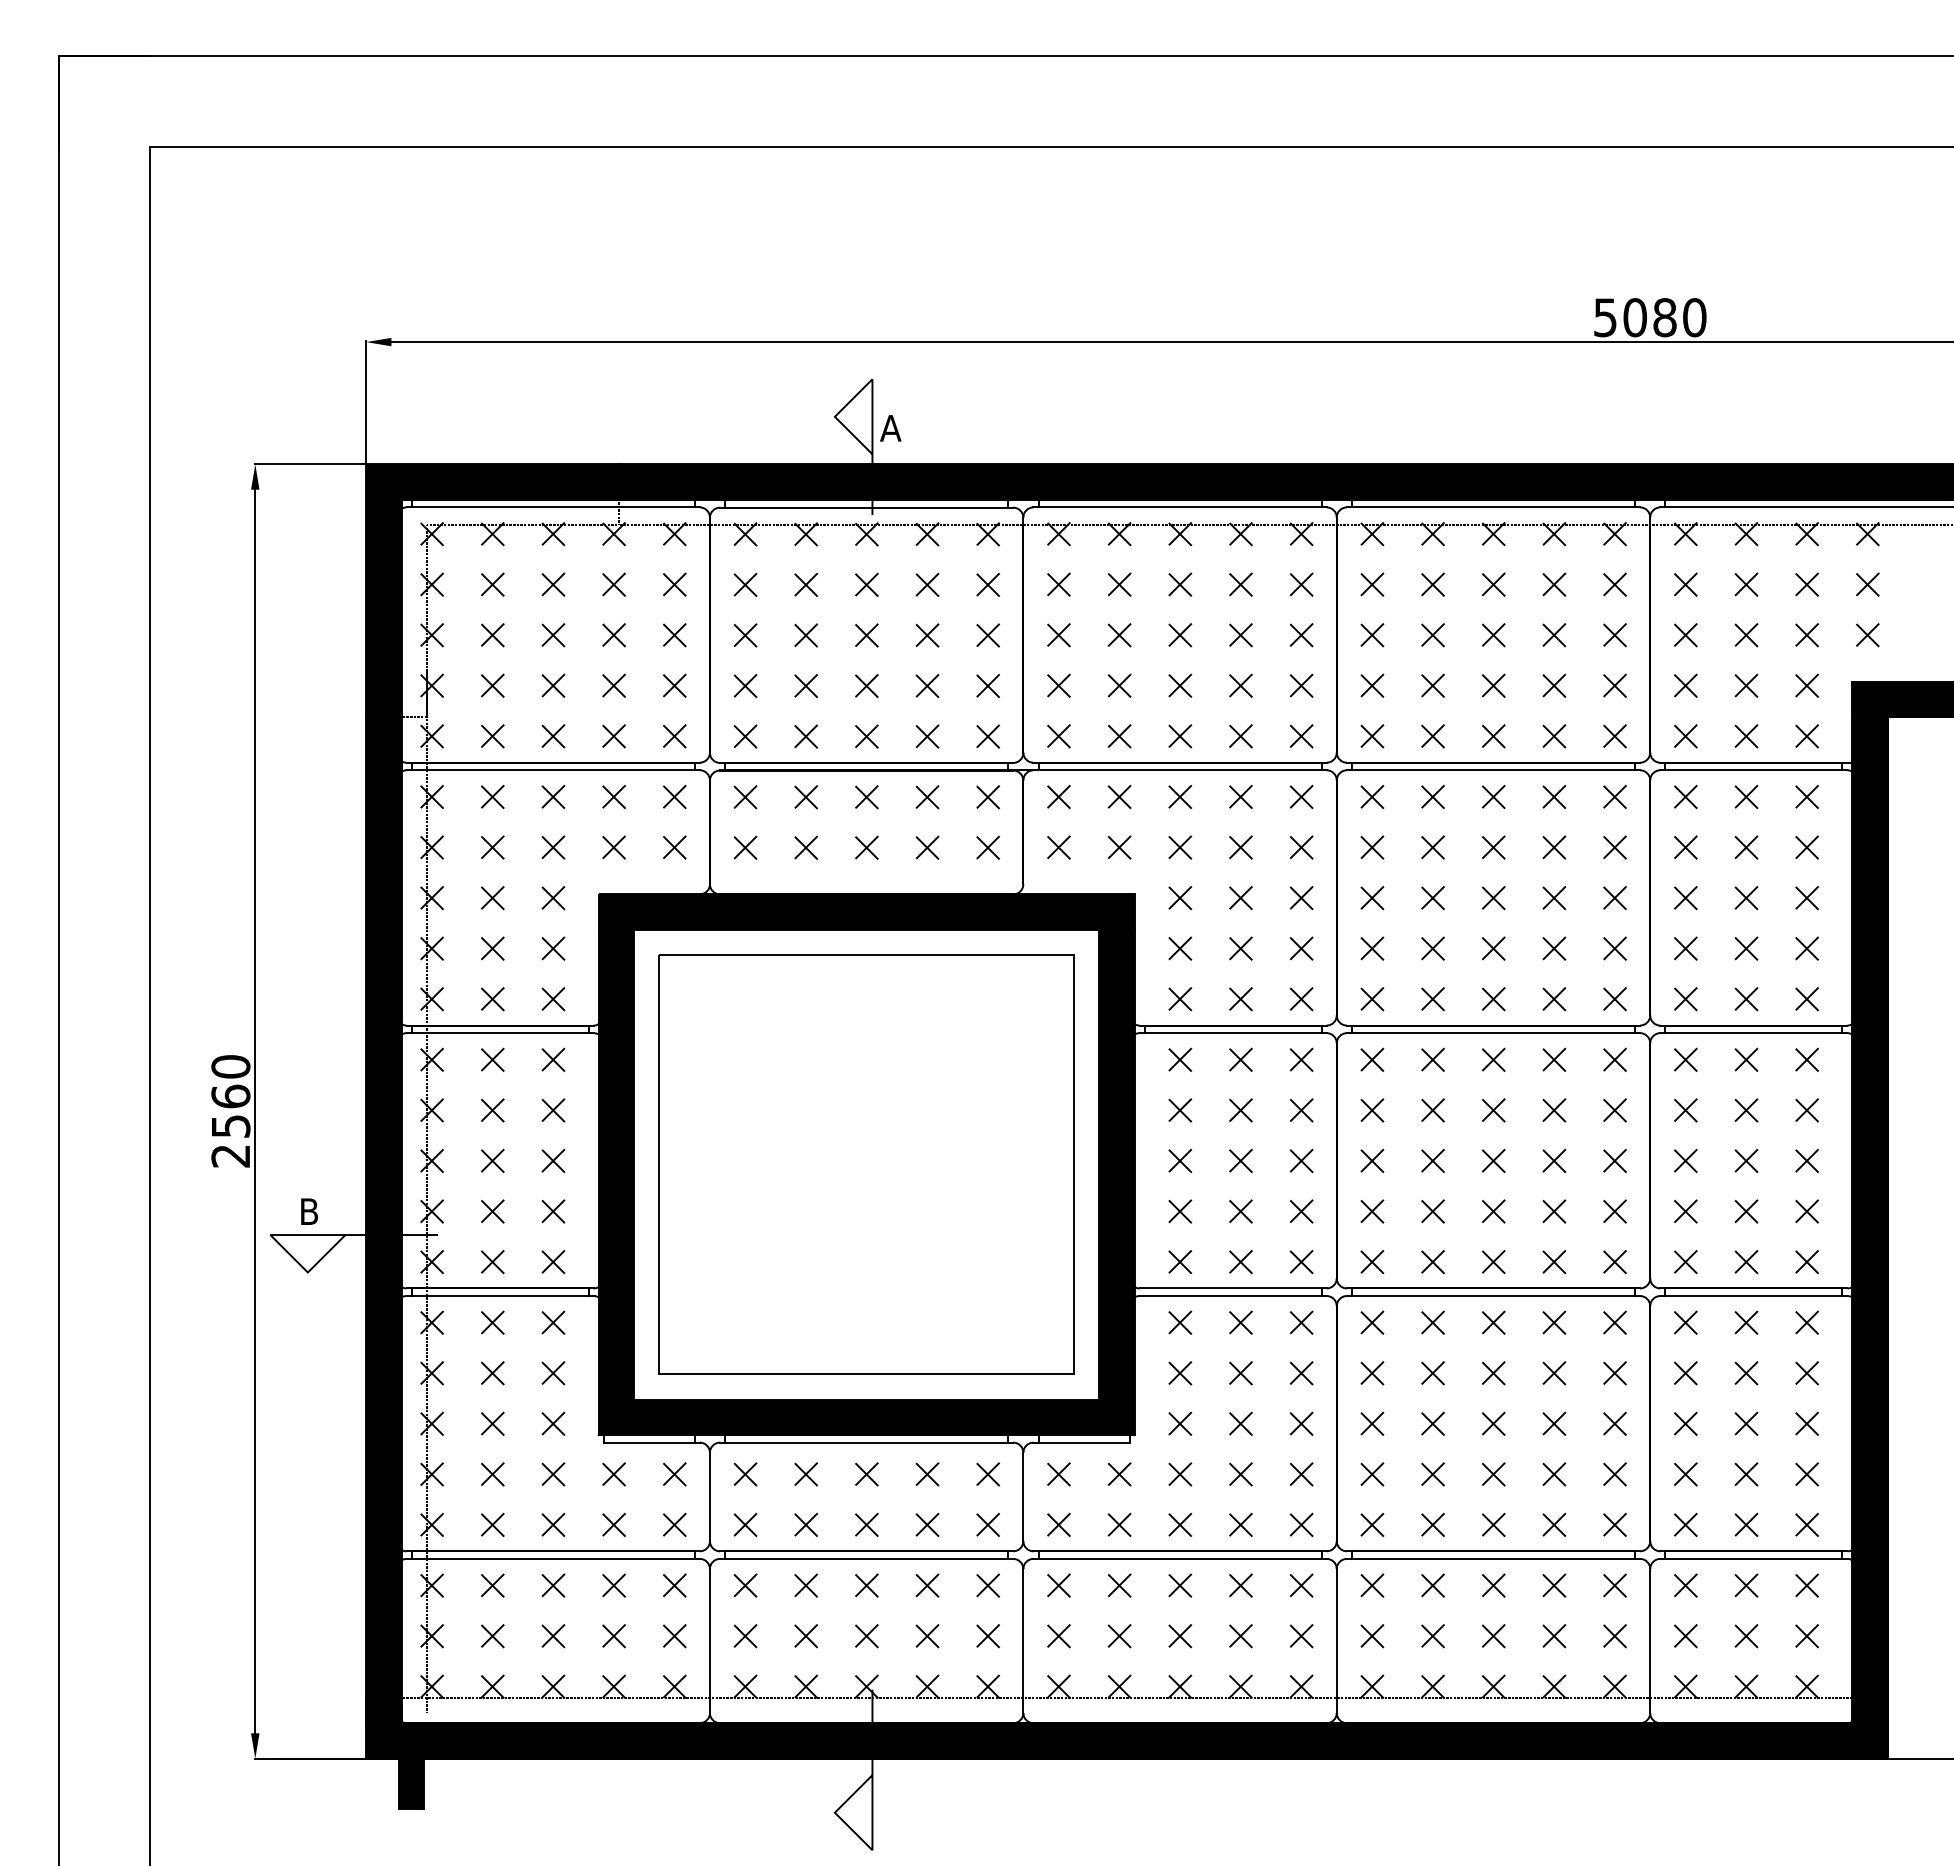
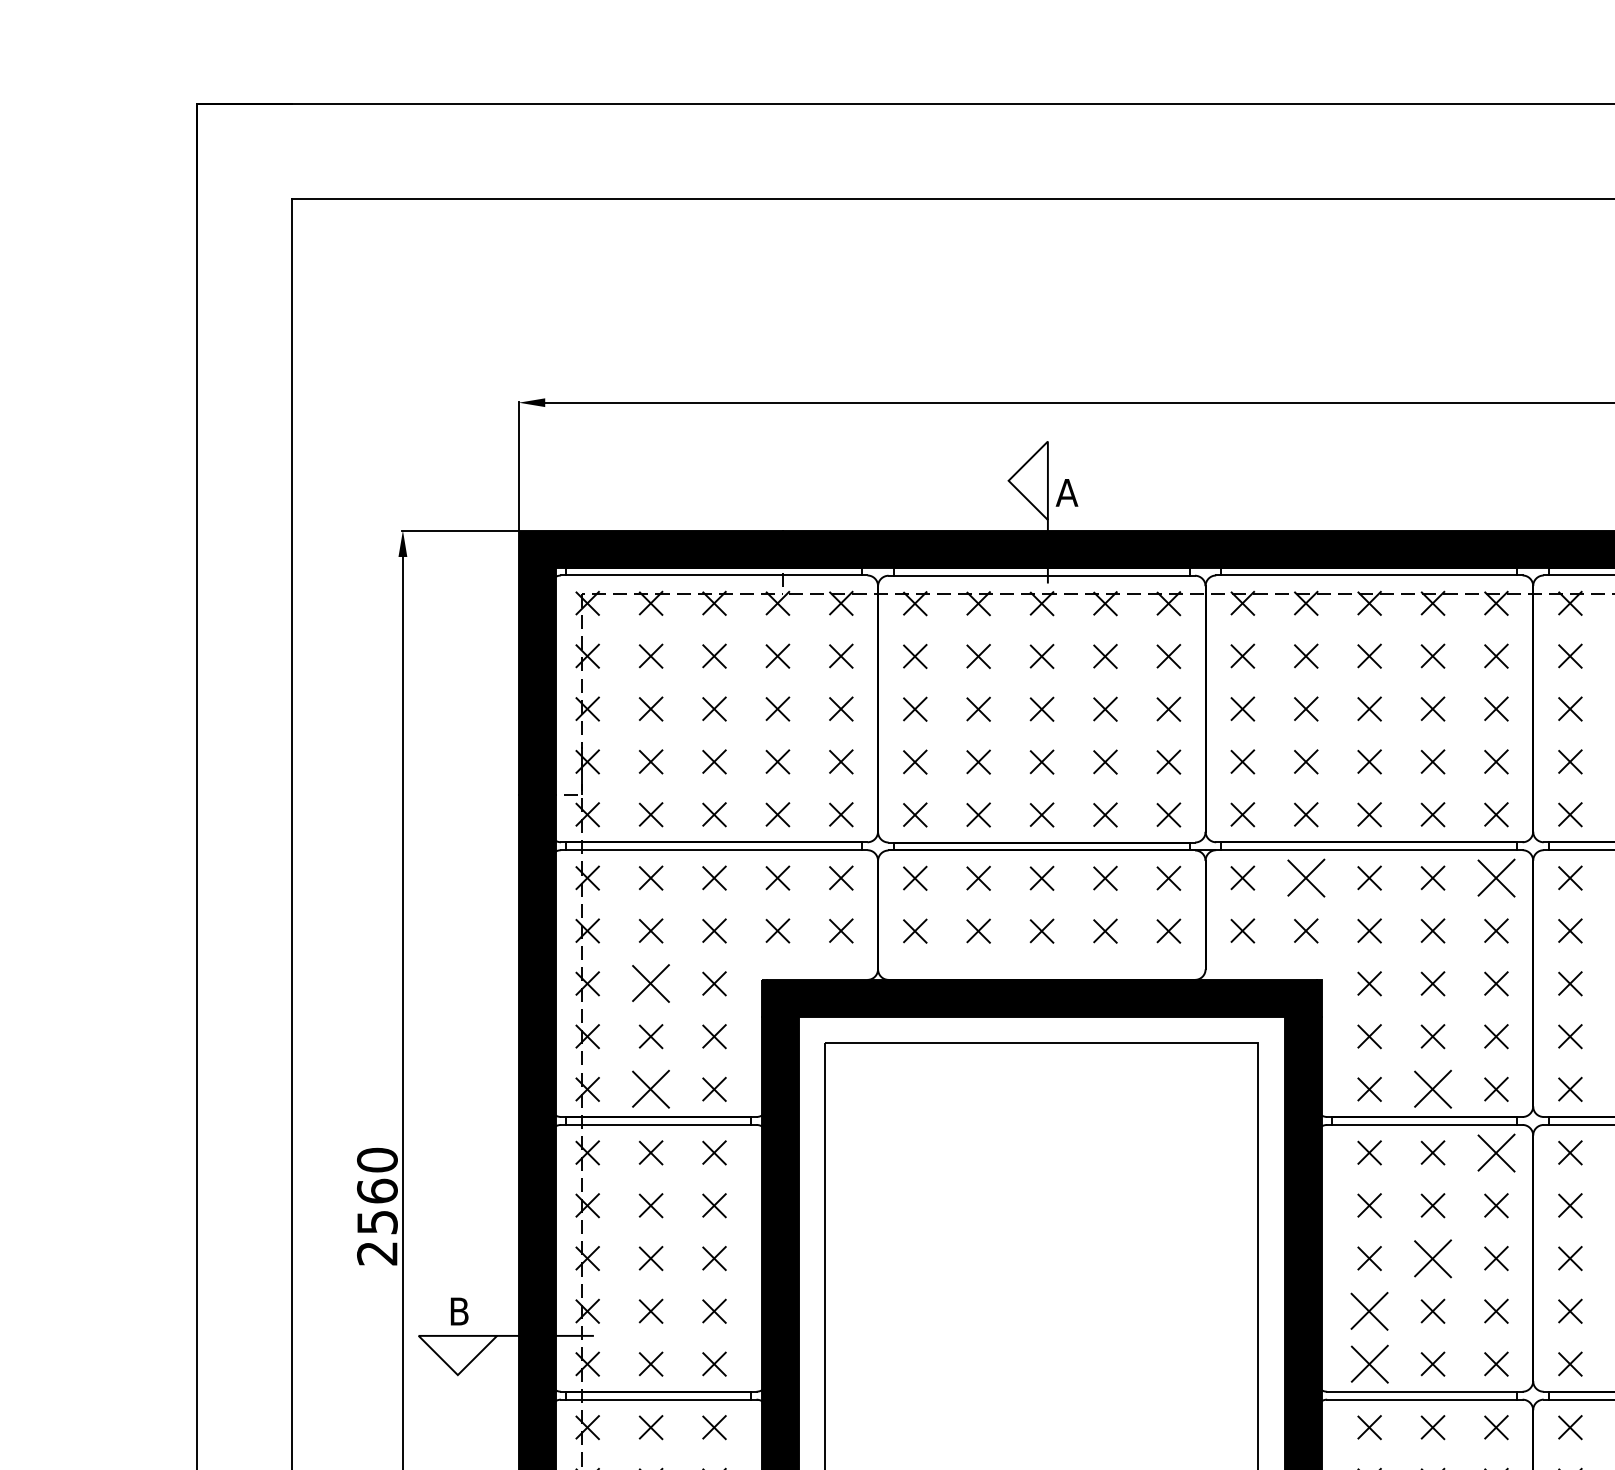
part: (1119, 796) -> (1306, 877), size x1.6
part: (1301, 796) -> (1496, 877), size x1.6
part: (492, 898) -> (650, 984), size x1.6
part: (492, 999) -> (650, 1089), size x1.6
part: (1240, 999) -> (1432, 1089), size x1.6
part: (1301, 1059) -> (1496, 1152), size x1.6
part: (1240, 1160) -> (1432, 1258), size x1.6
part: (1180, 1211) -> (1369, 1311), size x1.6
part: (1179, 1261) -> (1368, 1363), size x1.6

